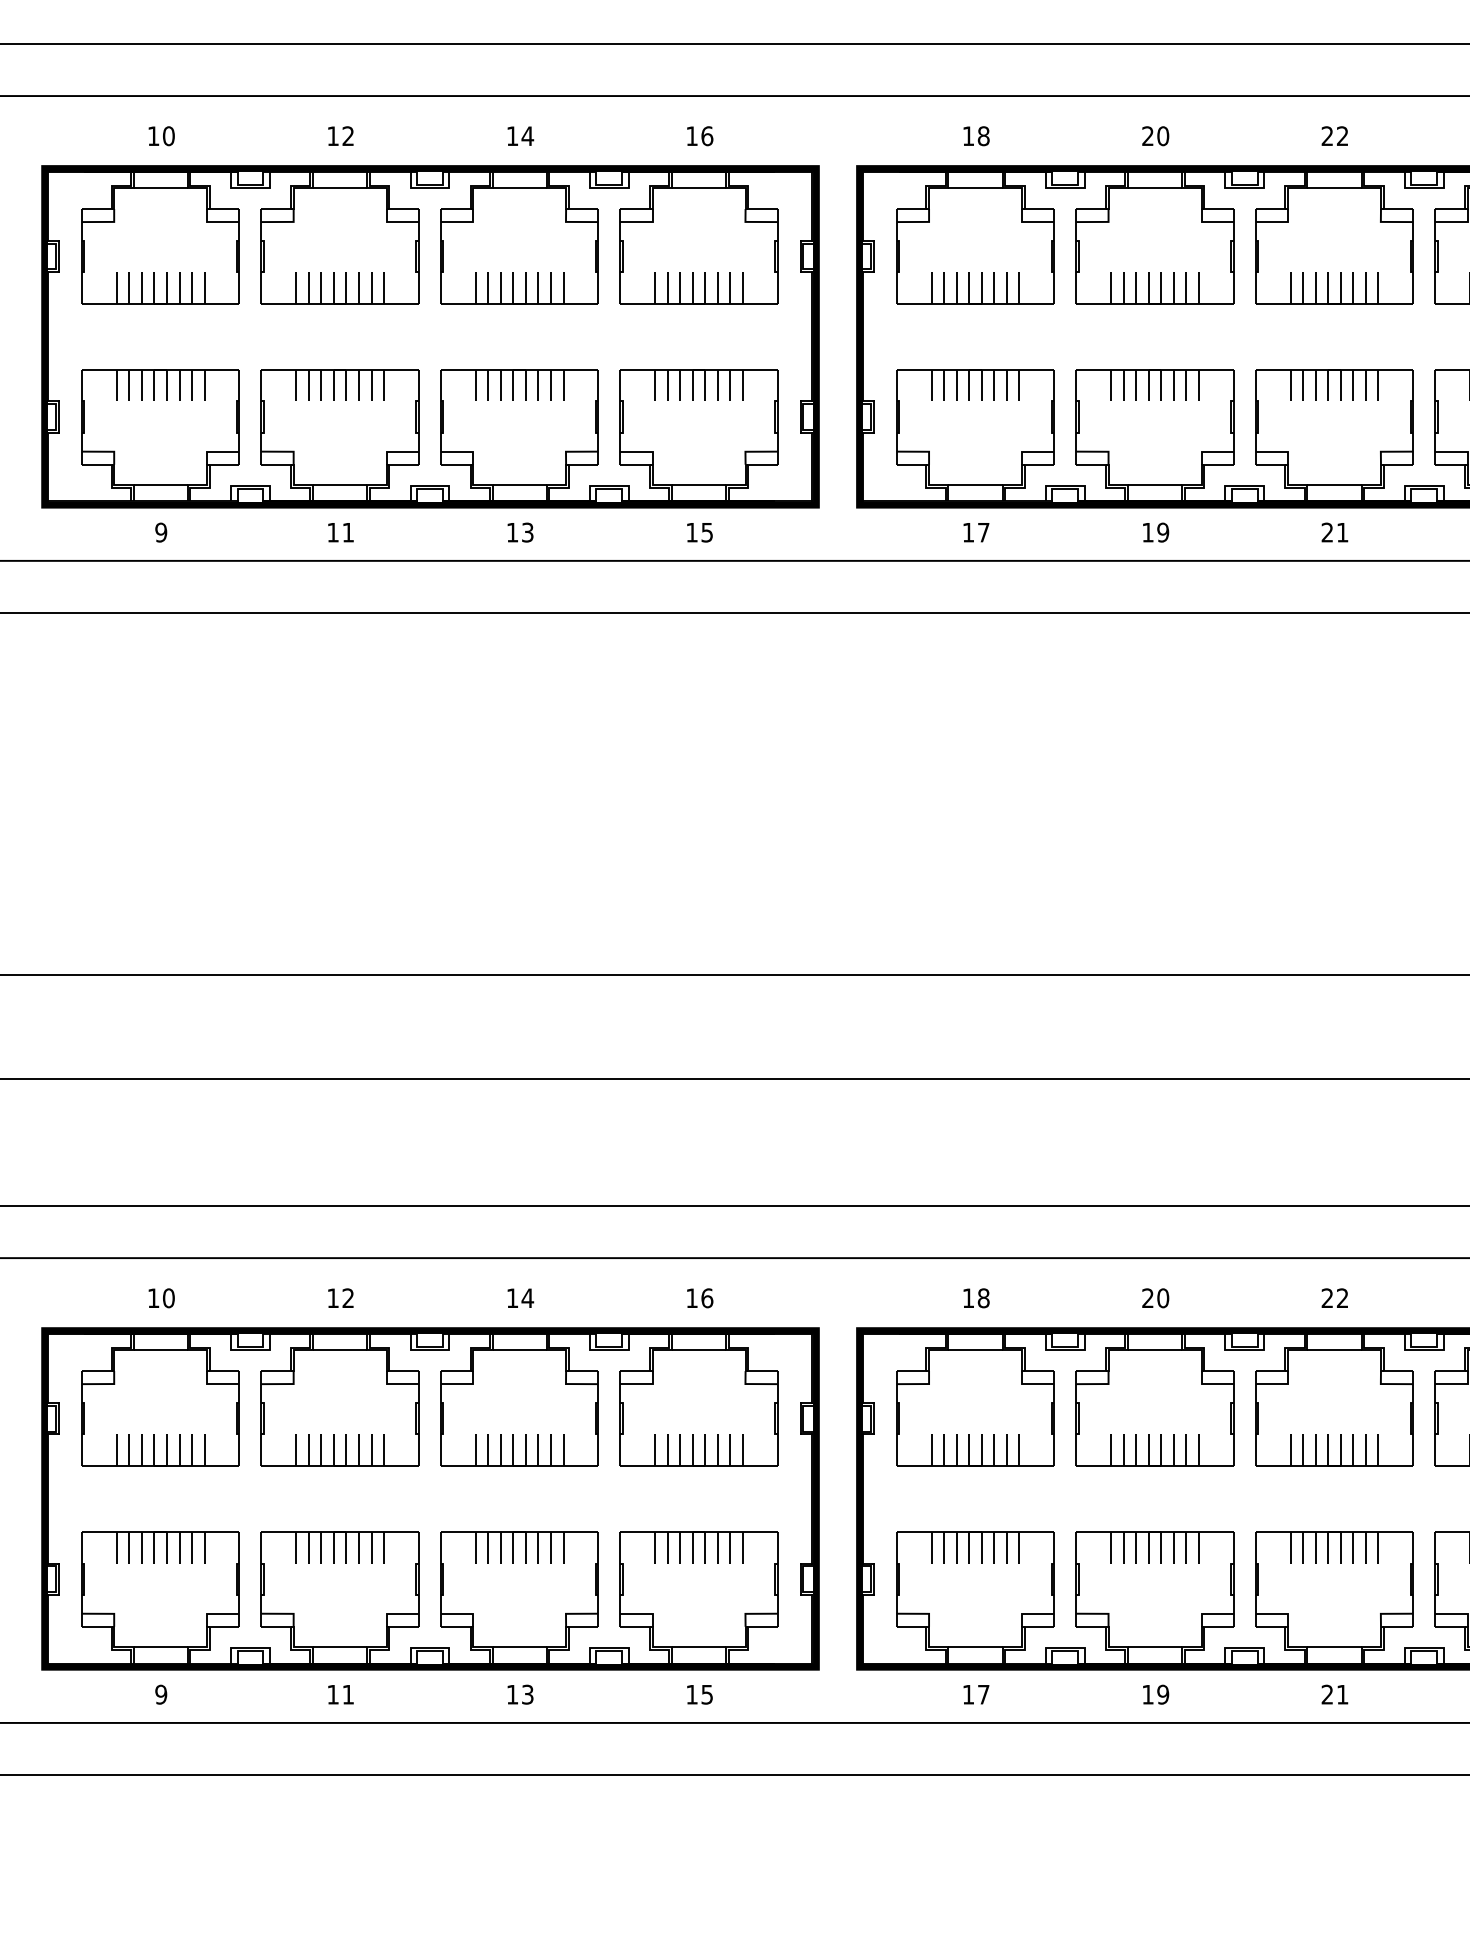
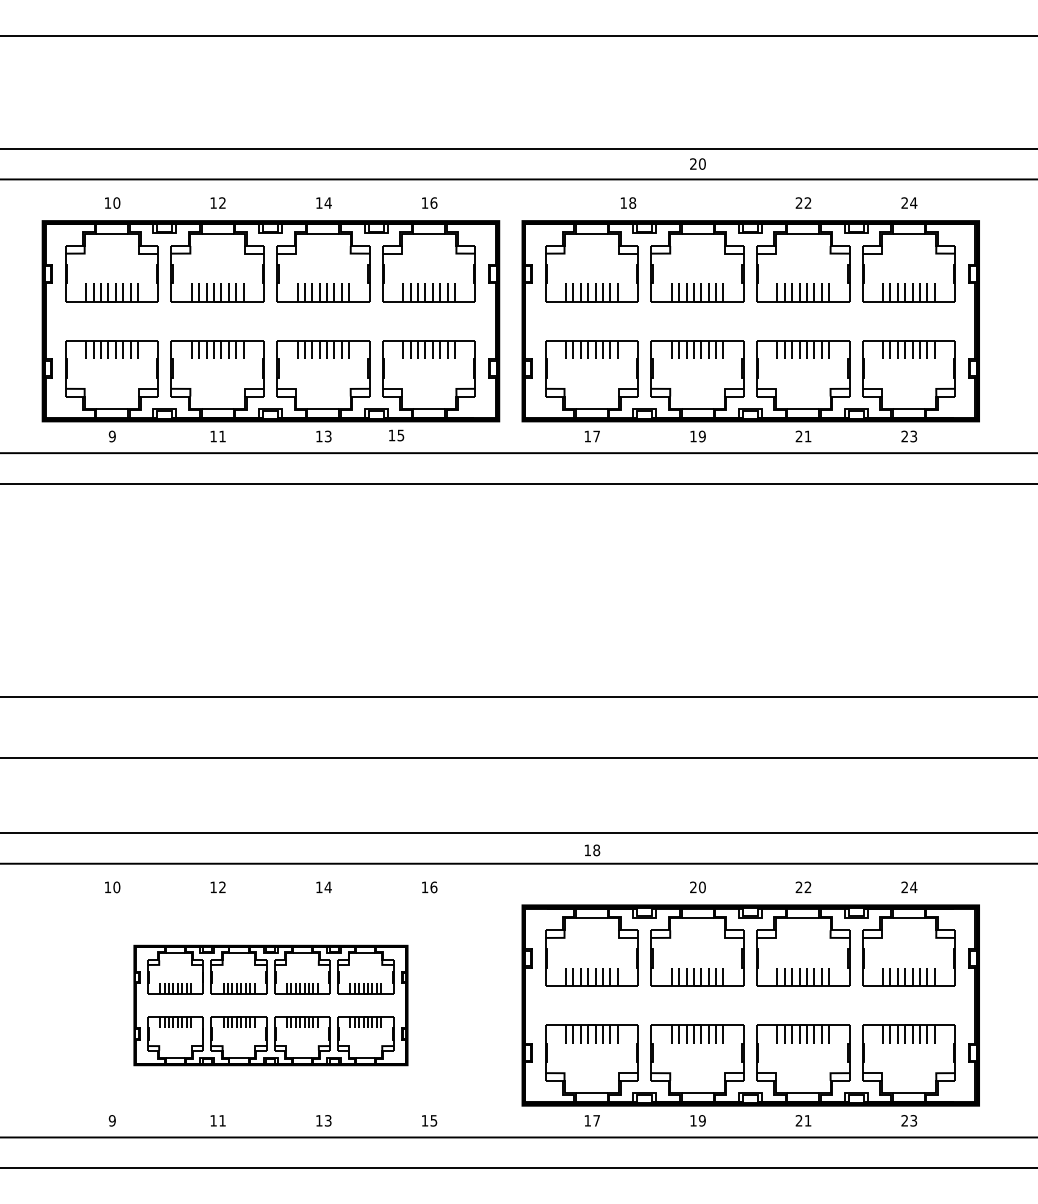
text: (976, 135) -> (628, 202), moved
text: (1154, 135) -> (697, 163), moved
text: (699, 532) -> (396, 435), moved
text: (976, 1298) -> (592, 850), moved
part: (429, 1498) -> (270, 1005), size x0.6

